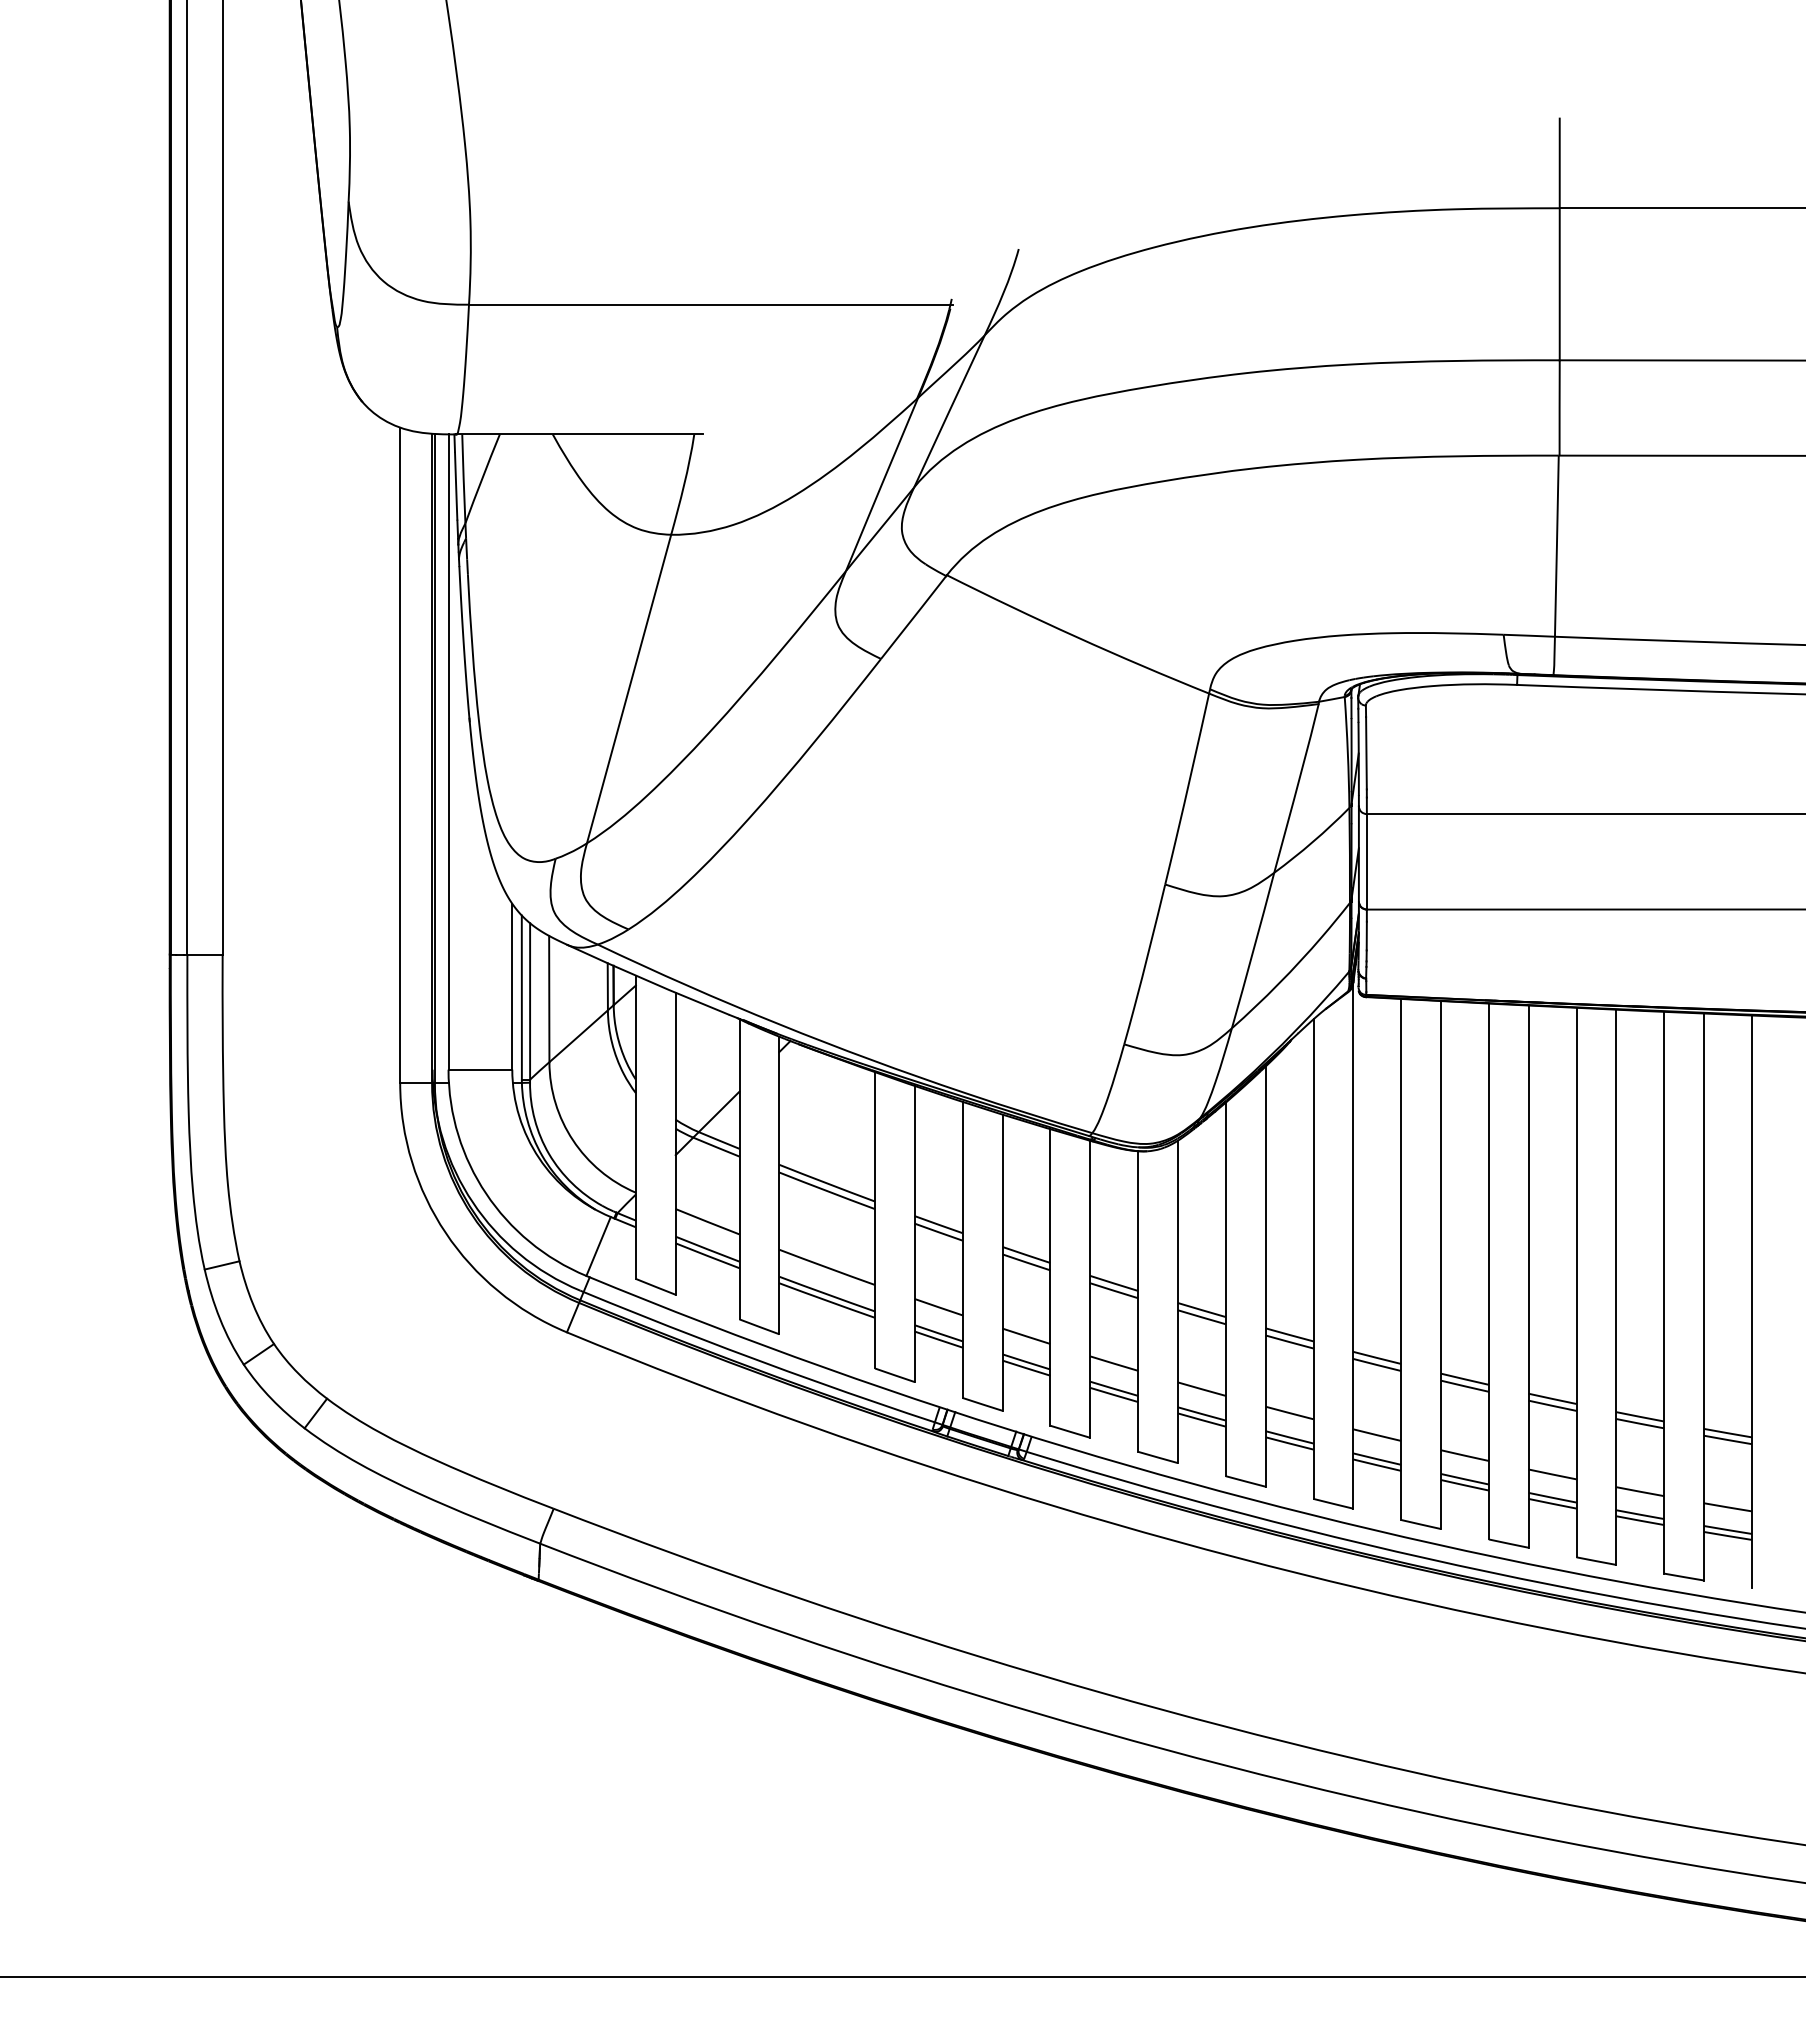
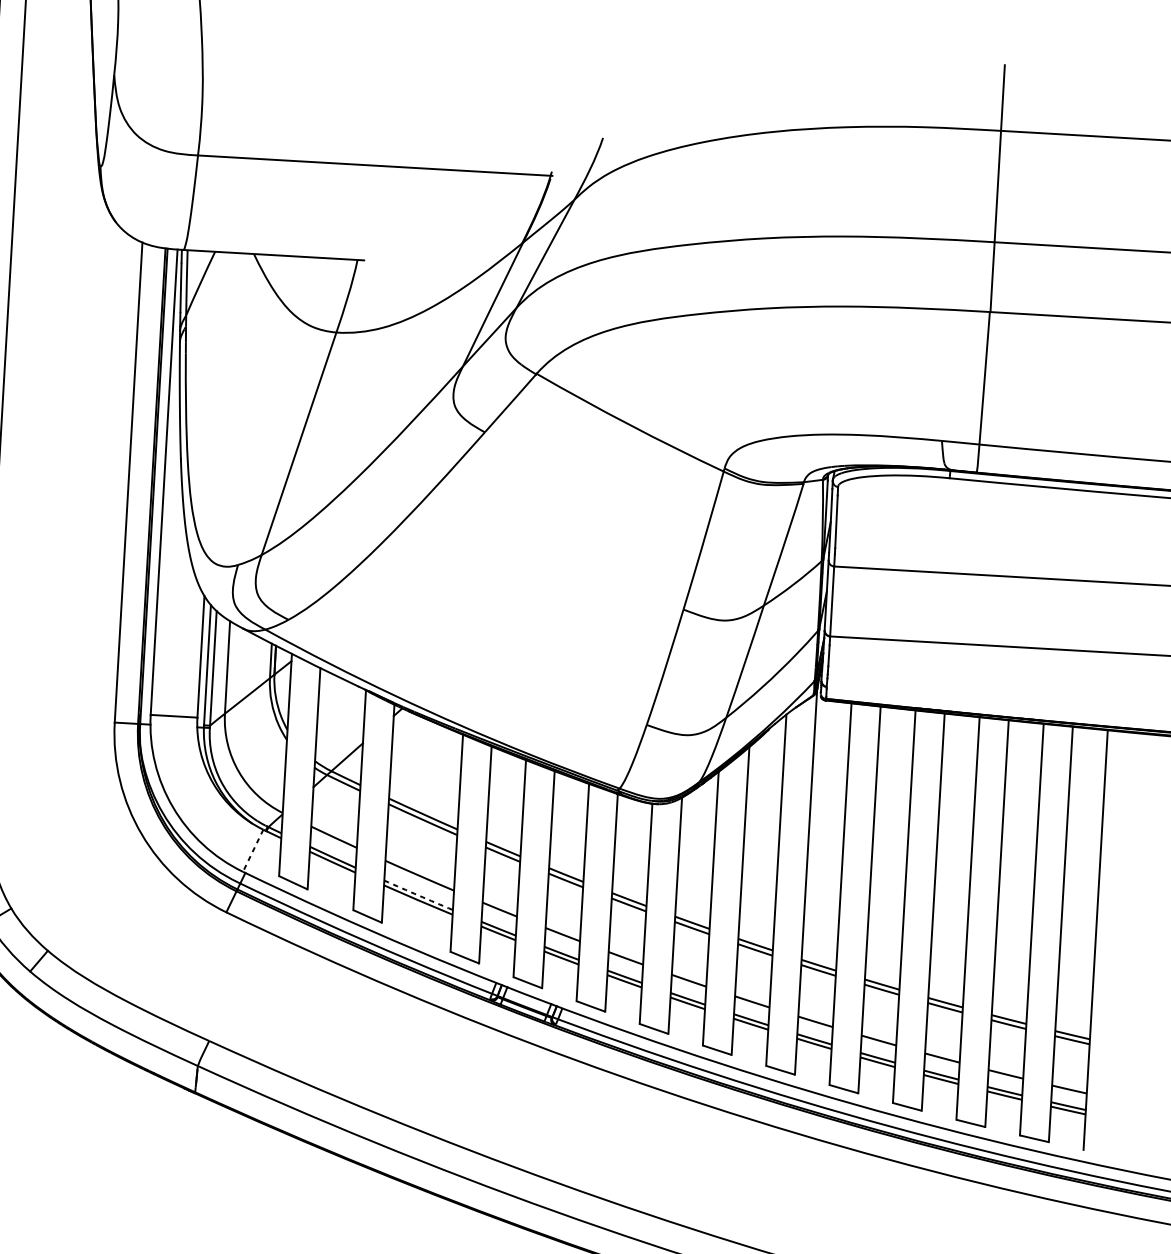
line: (598, 1246) -> (253, 850), solid -> dashed
arc: (827, 1294) -> (418, 895), solid -> dashed

